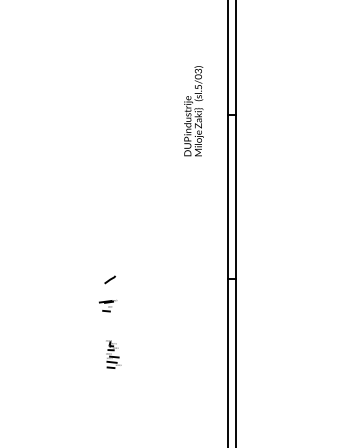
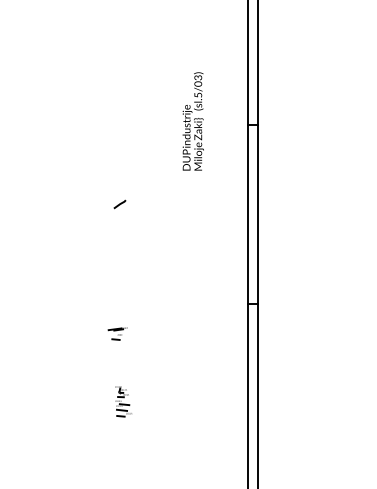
text: (193, 111) -> (192, 121), moved
line: (109, 279) -> (119, 204), moved
part: (113, 354) -> (123, 401), moved

